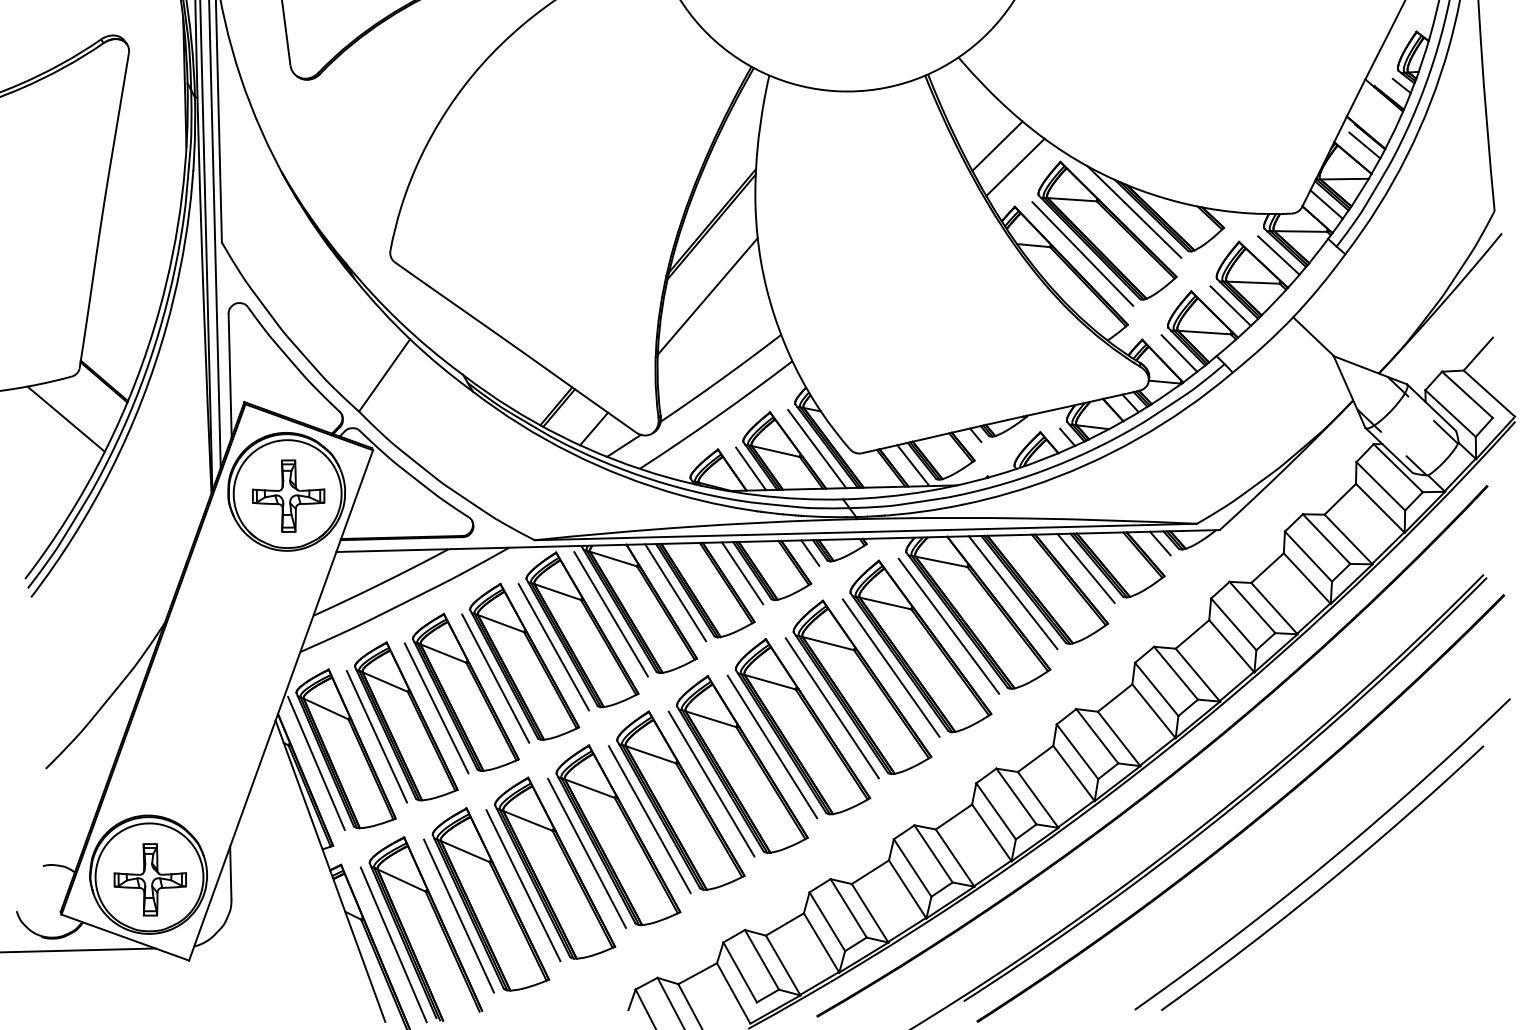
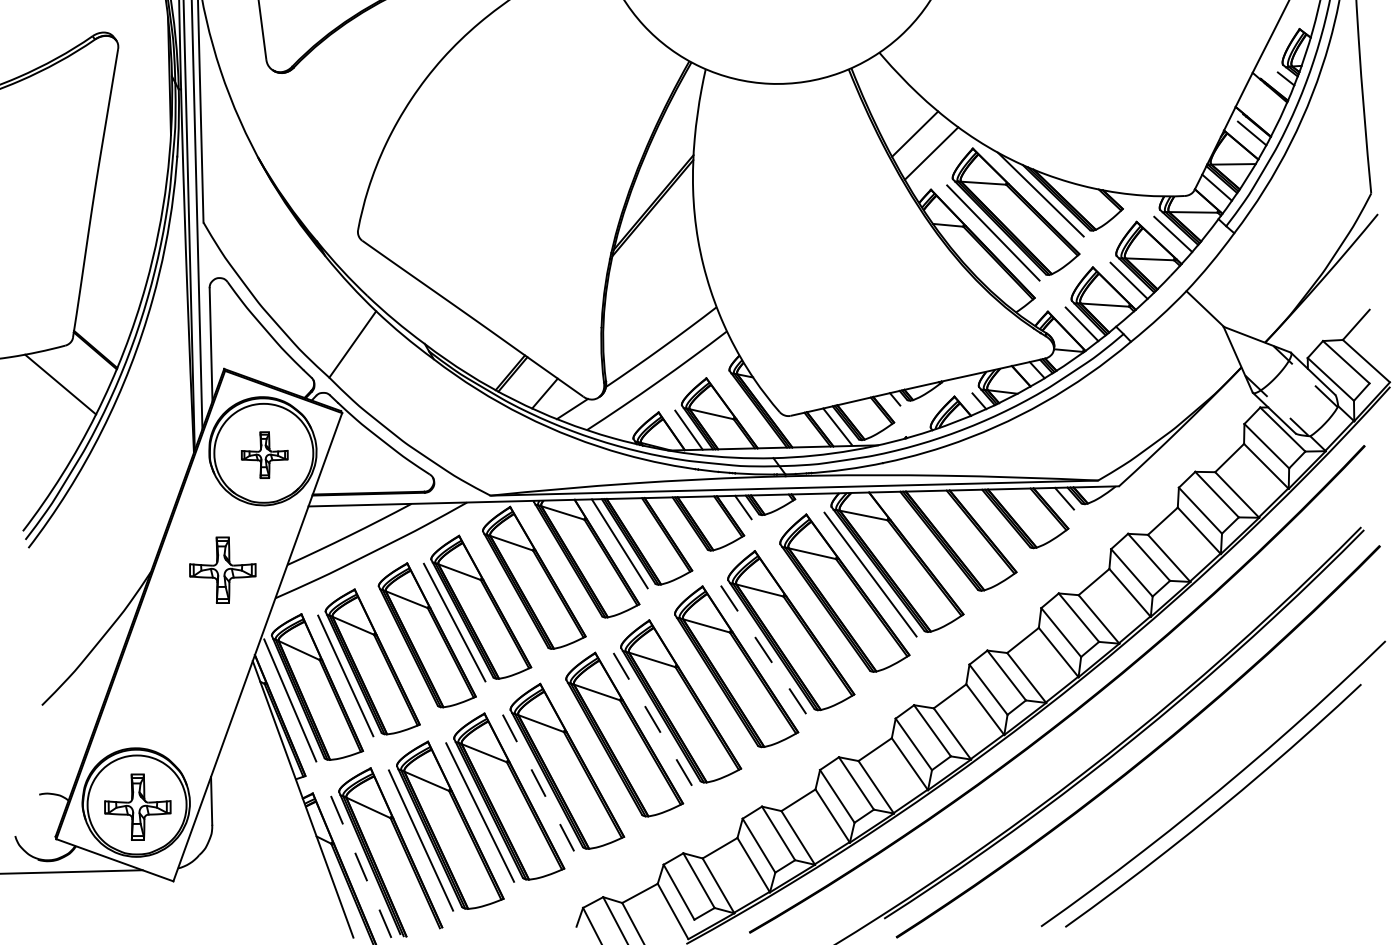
line: (708, 295) -> (649, 271), removed
line: (816, 448) -> (749, 411), removed
part: (288, 495) -> (264, 454), size x0.7
line: (1086, 568) -> (996, 521), removed
line: (742, 572) -> (681, 525), removed
line: (1013, 592) -> (929, 543), removed
line: (611, 614) -> (560, 563), removed
part: (242, 620) -> (222, 569), added
line: (553, 646) -> (507, 593), removed
line: (891, 667) -> (817, 612), removed
line: (436, 707) -> (400, 649), removed
line: (832, 709) -> (763, 650), solid -> dashed
line: (772, 747) -> (708, 685), removed
line: (712, 784) -> (653, 719), solid -> dashed
line: (649, 819) -> (595, 751), removed
line: (587, 853) -> (538, 783), solid -> dashed
line: (394, 945) -> (361, 867), solid -> dashed

